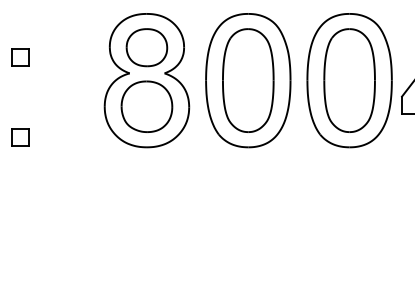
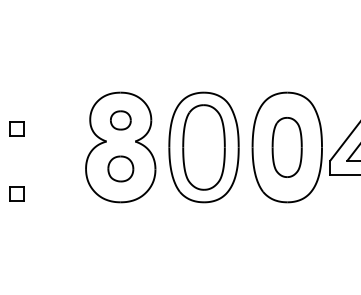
part: (146, 47) -> (120, 120), size x0.6
part: (348, 80) -> (286, 147), size x0.7
part: (146, 106) -> (120, 168), size x0.6

